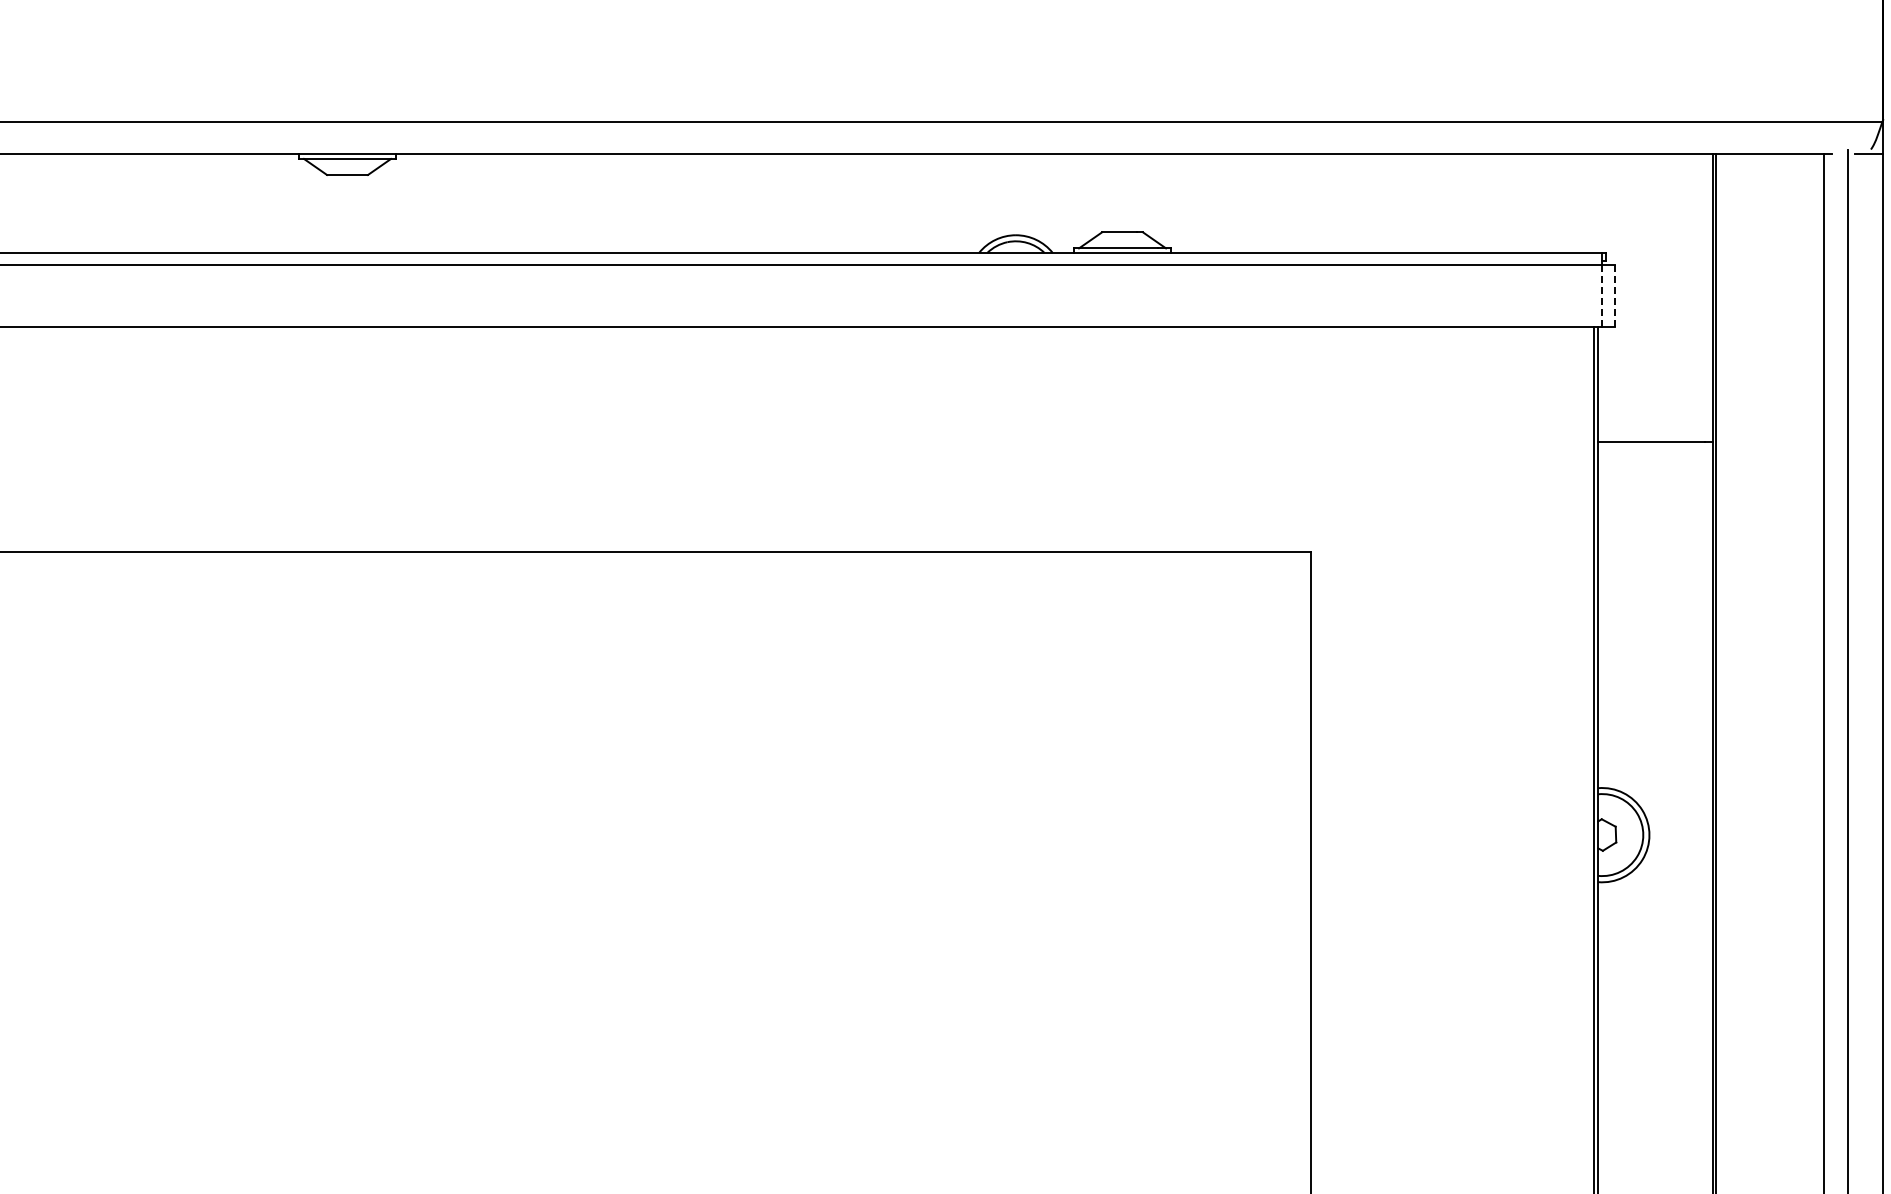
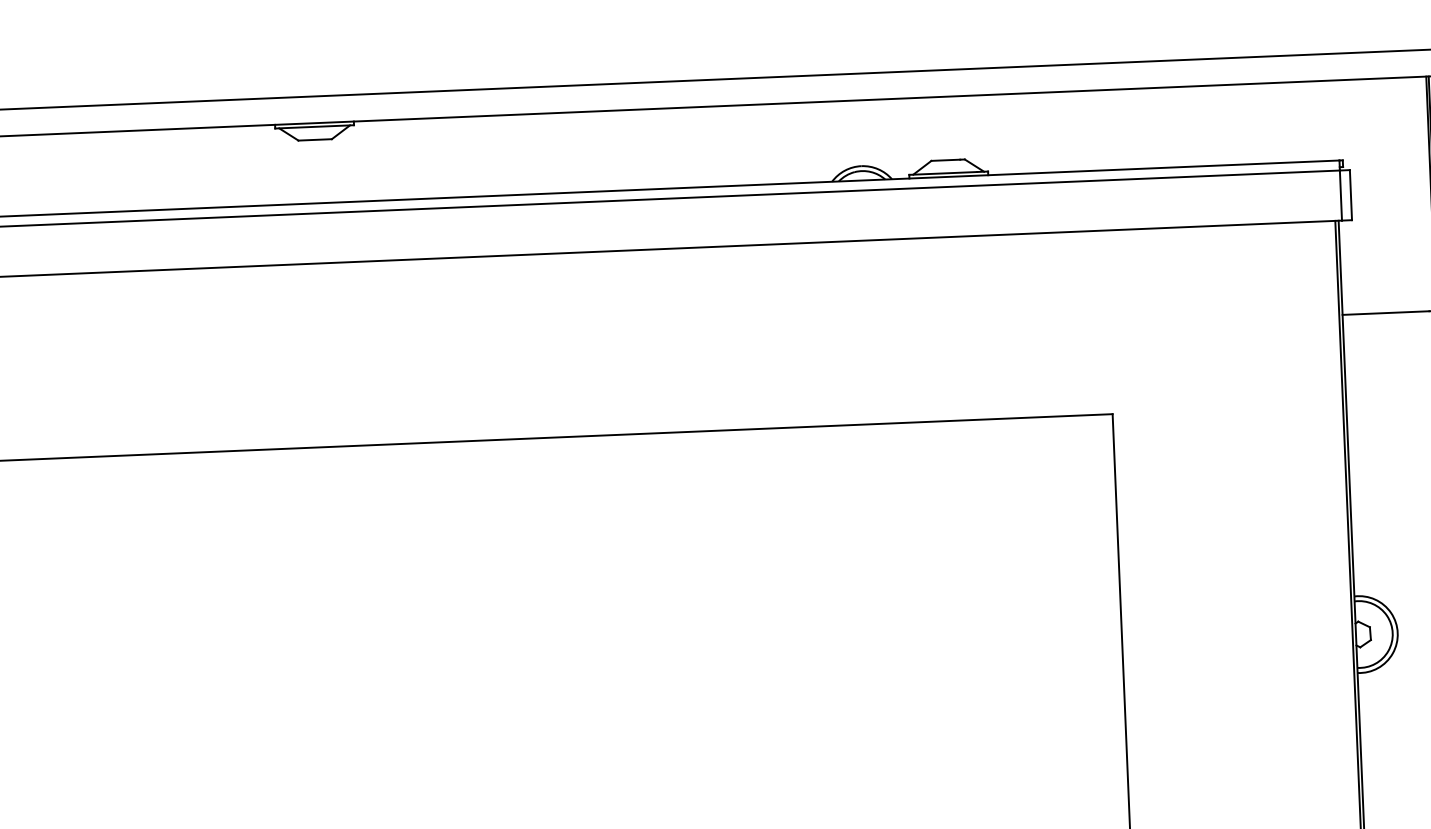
line: (1602, 295) -> (1341, 195), dashed -> solid
line: (1614, 295) -> (1350, 194), dashed -> solid

